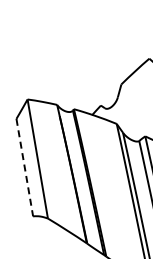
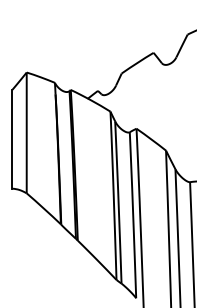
line: (24, 167) -> (12, 139), dashed -> solid

